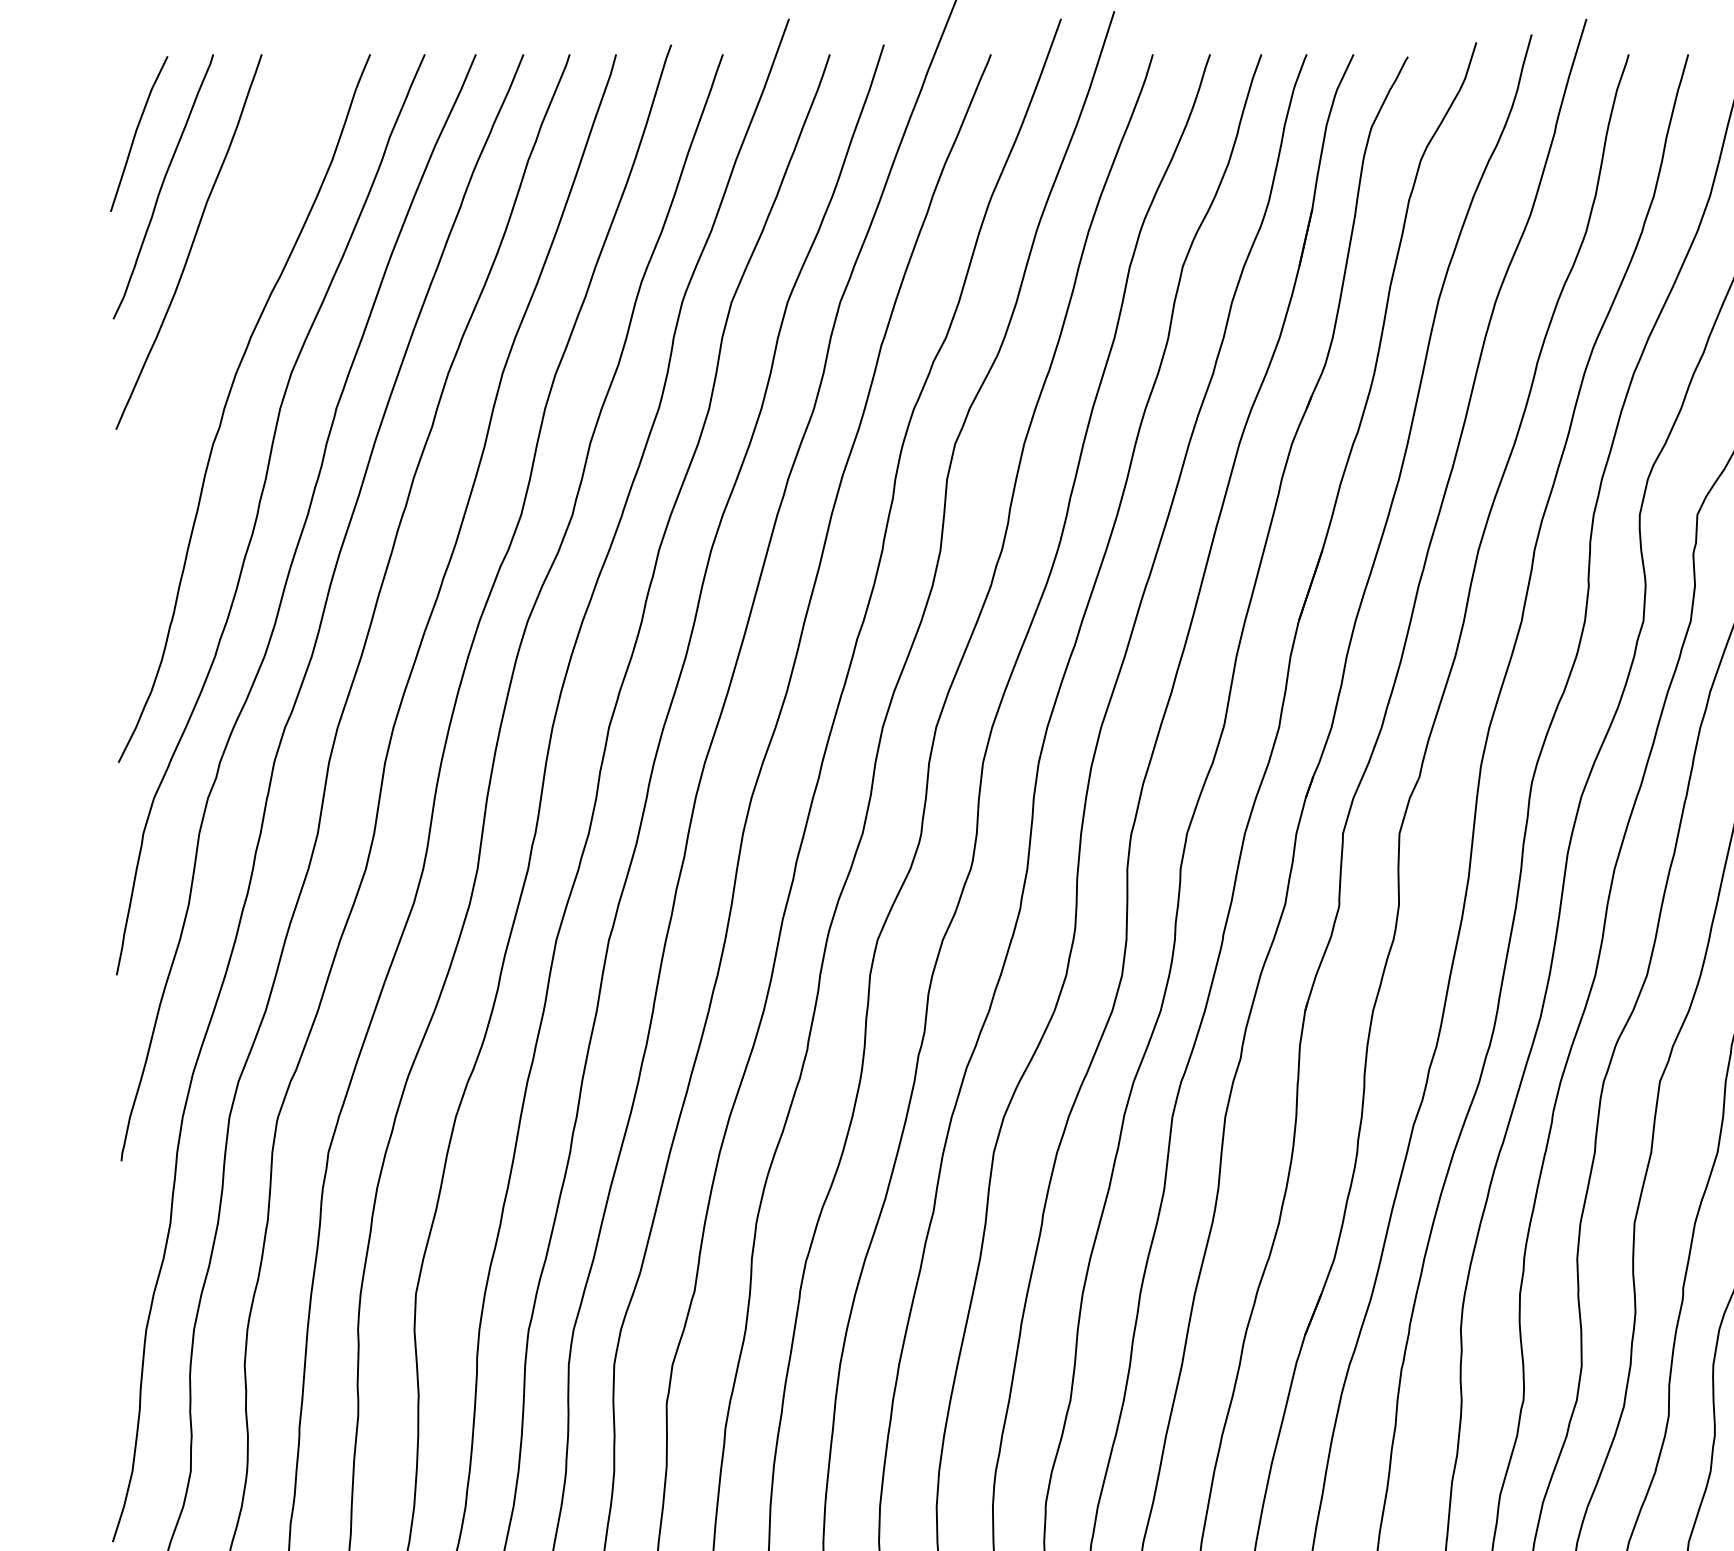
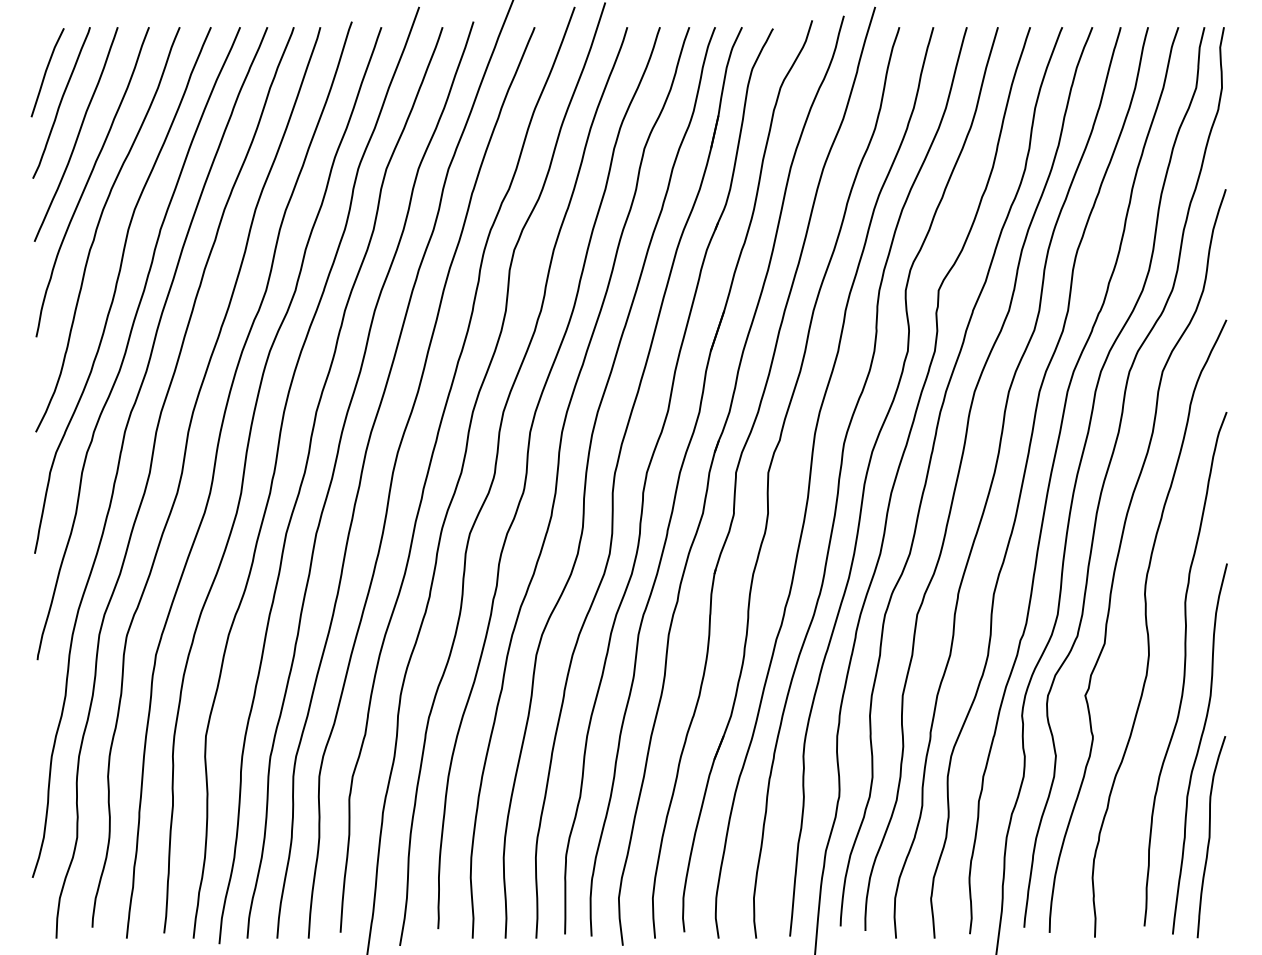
curve: (212, 322) -> (89, 180), added

